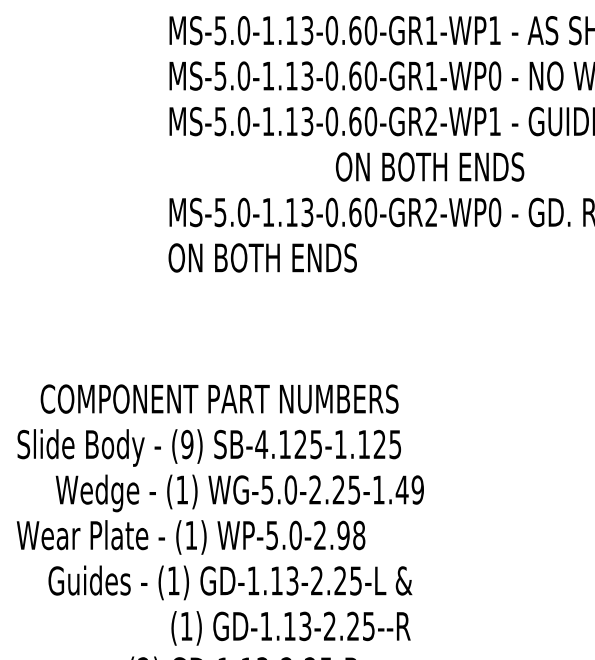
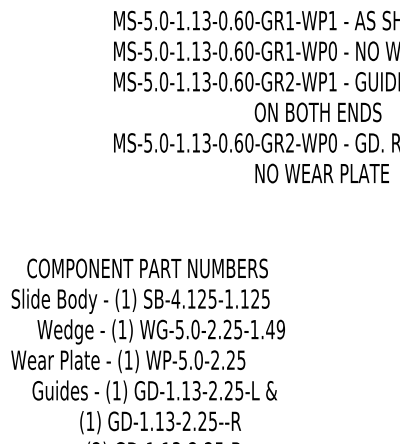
text: (429, 167) -> (317, 112), moved
text: (372, 257) -> (250, 173), ON BOTH ENDS -> NO WEAR PLATE
text: (186, 443) -> (125, 298), (9) -> (1)
text: (350, 534) -> (235, 359), WP-5.0-2.98 -> WP-5.0-2.25
text: (290, 628) -> (160, 422), moved

